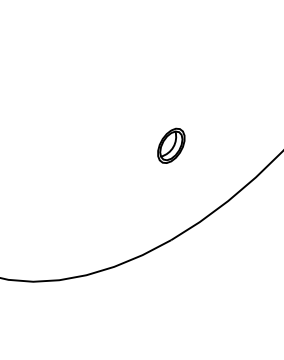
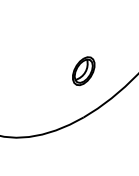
part: (170, 146) -> (83, 71), size x1.67

